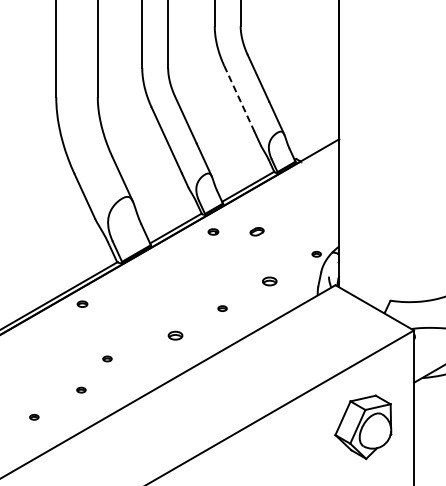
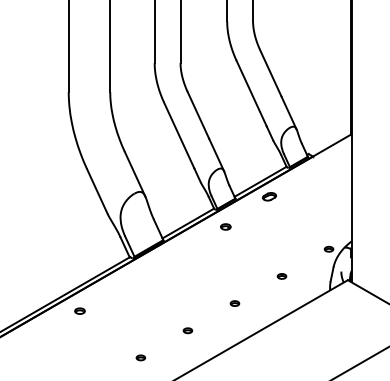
line: (239, 99) -> (251, 94), dashed -> solid
part: (256, 231) -> (268, 196), moved
part: (269, 281) -> (281, 276), size x0.62
part: (82, 303) -> (79, 310), moved
part: (175, 335) -> (187, 330), size x0.62
part: (107, 358) -> (140, 357), moved

